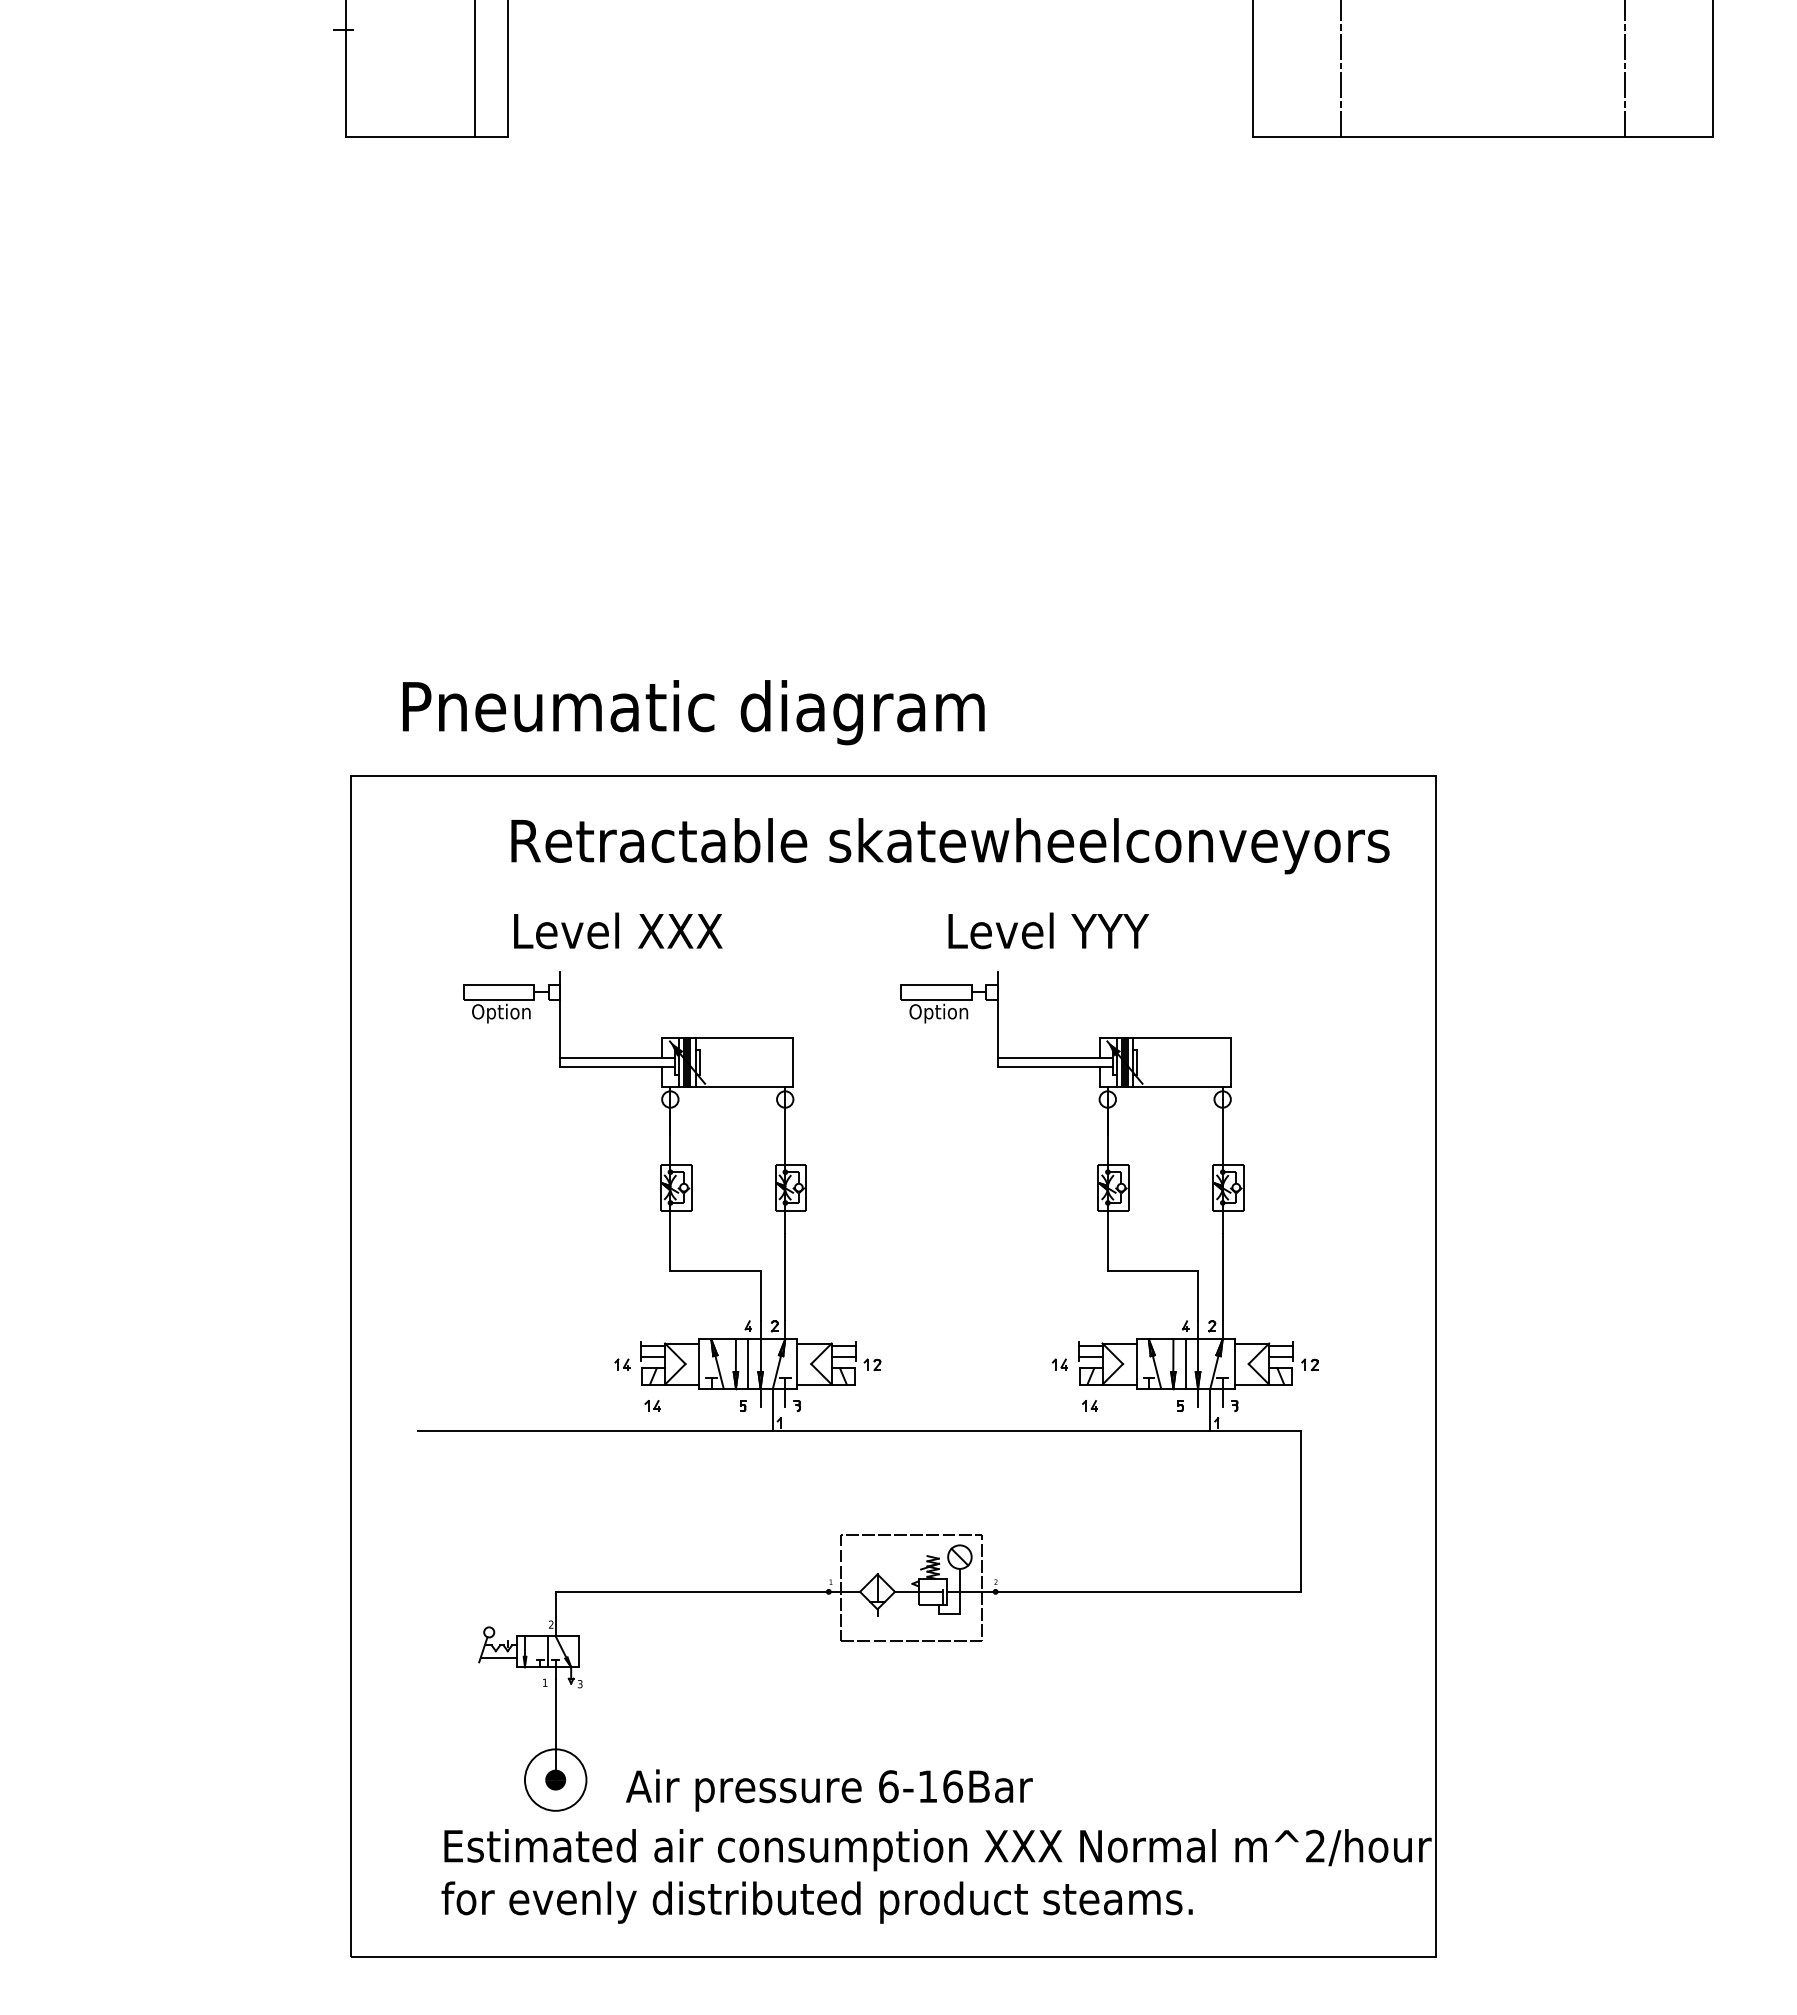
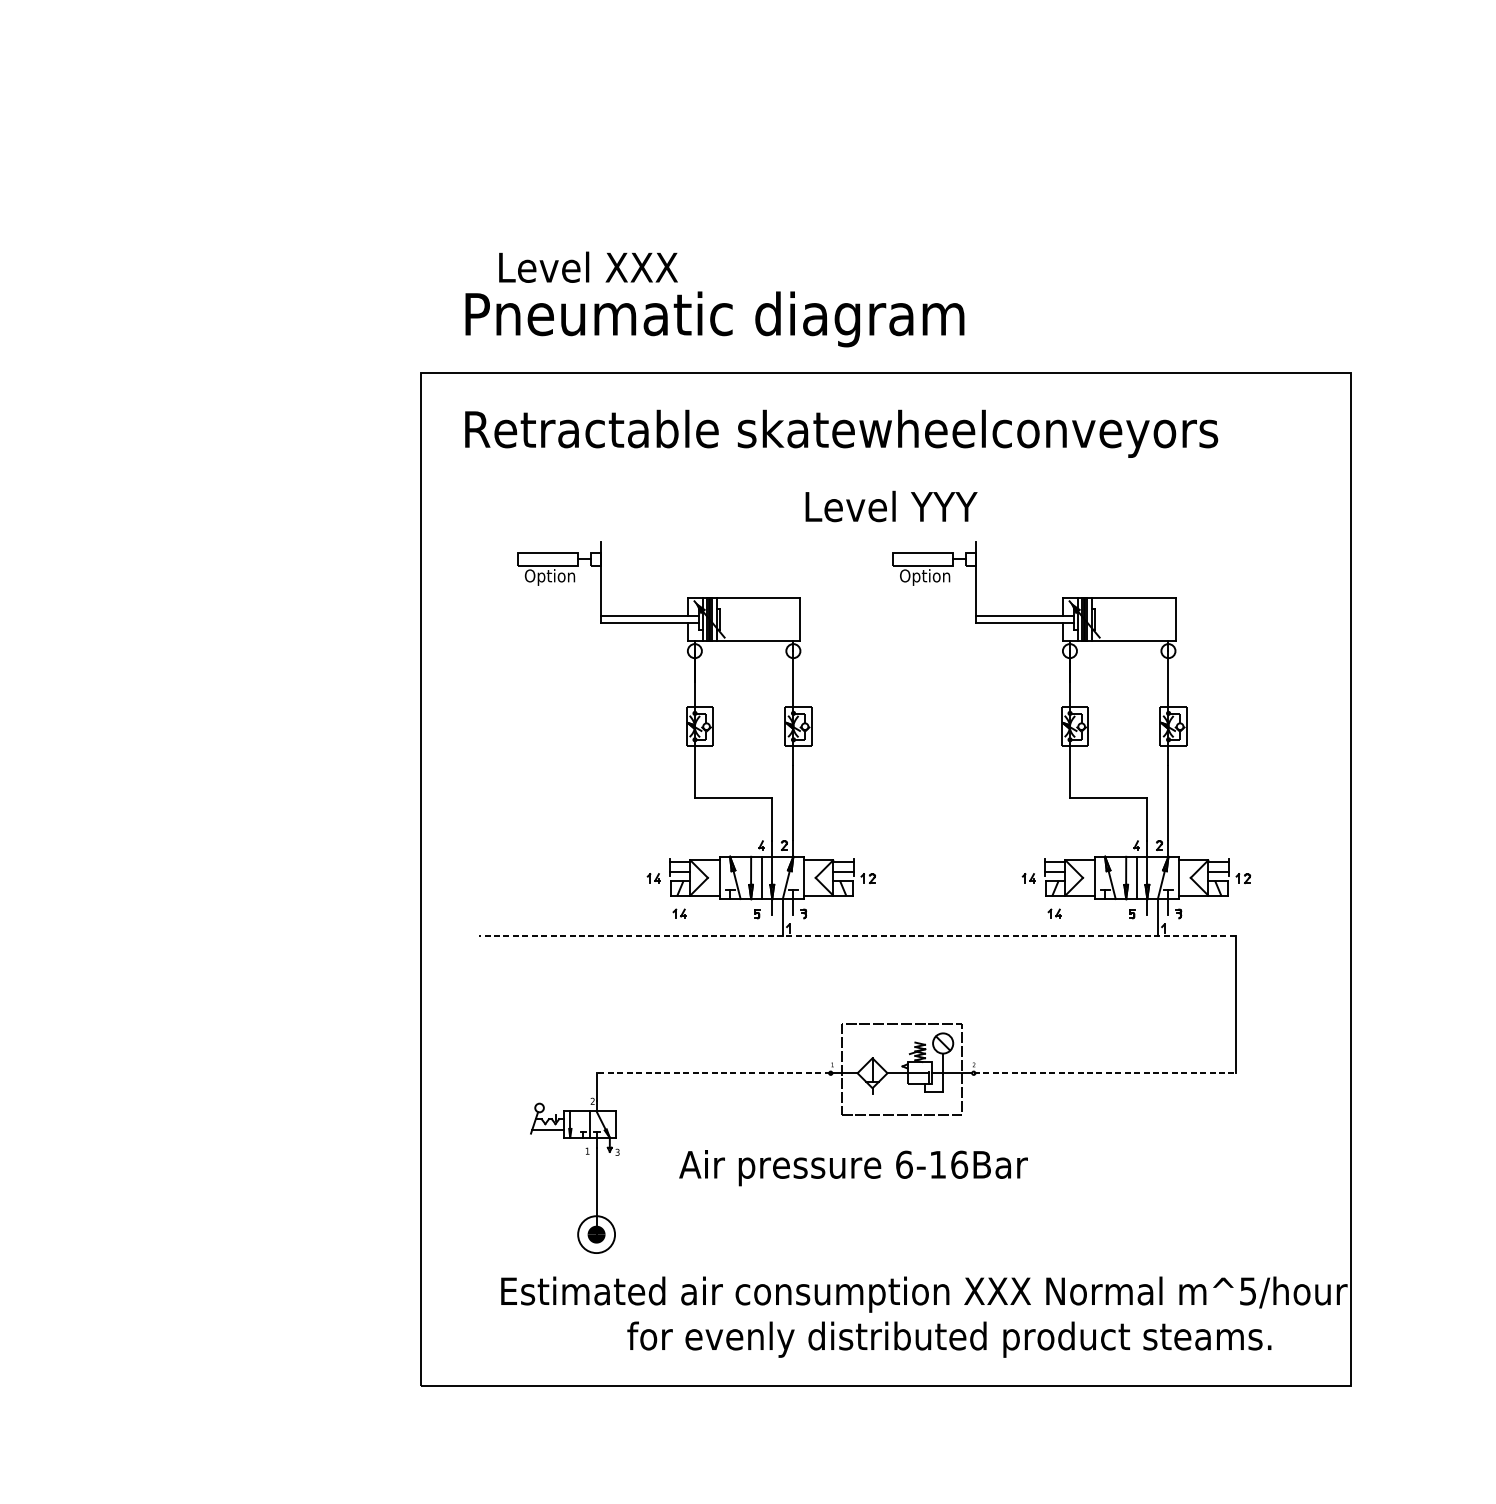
text: (950, 846) -> (841, 434), moved
text: (618, 930) -> (588, 266), moved
text: (1048, 930) -> (891, 506), moved
line: (859, 1431) -> (857, 935), solid -> dashed
line: (692, 1591) -> (713, 1072), solid -> dashed
line: (1148, 1591) -> (1104, 1072), solid -> dashed
circle: (555, 1779) -> (596, 1234), size x0.7
text: (829, 1790) -> (853, 1168), moved
text: (1315, 1845) -> (1248, 1290), 2/hour -> 5/hour
text: (816, 1902) -> (948, 1339), moved

